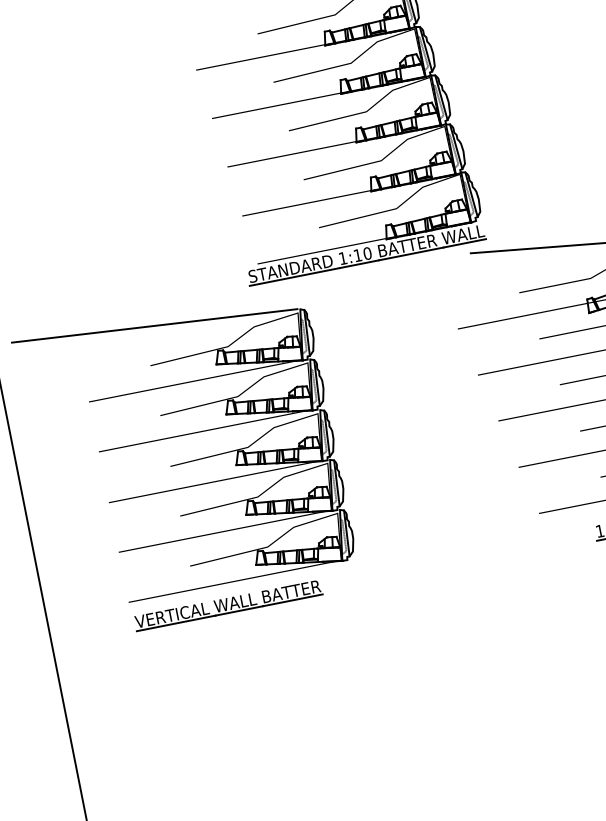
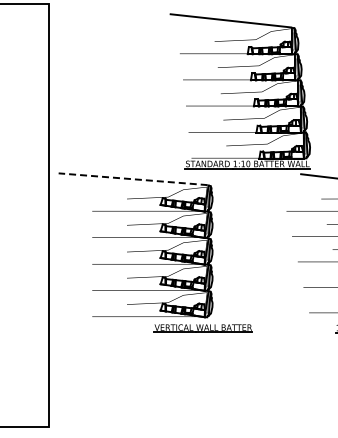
line: (155, 326) -> (133, 179), solid -> dashed
part: (226, 606) -> (202, 328), moved

